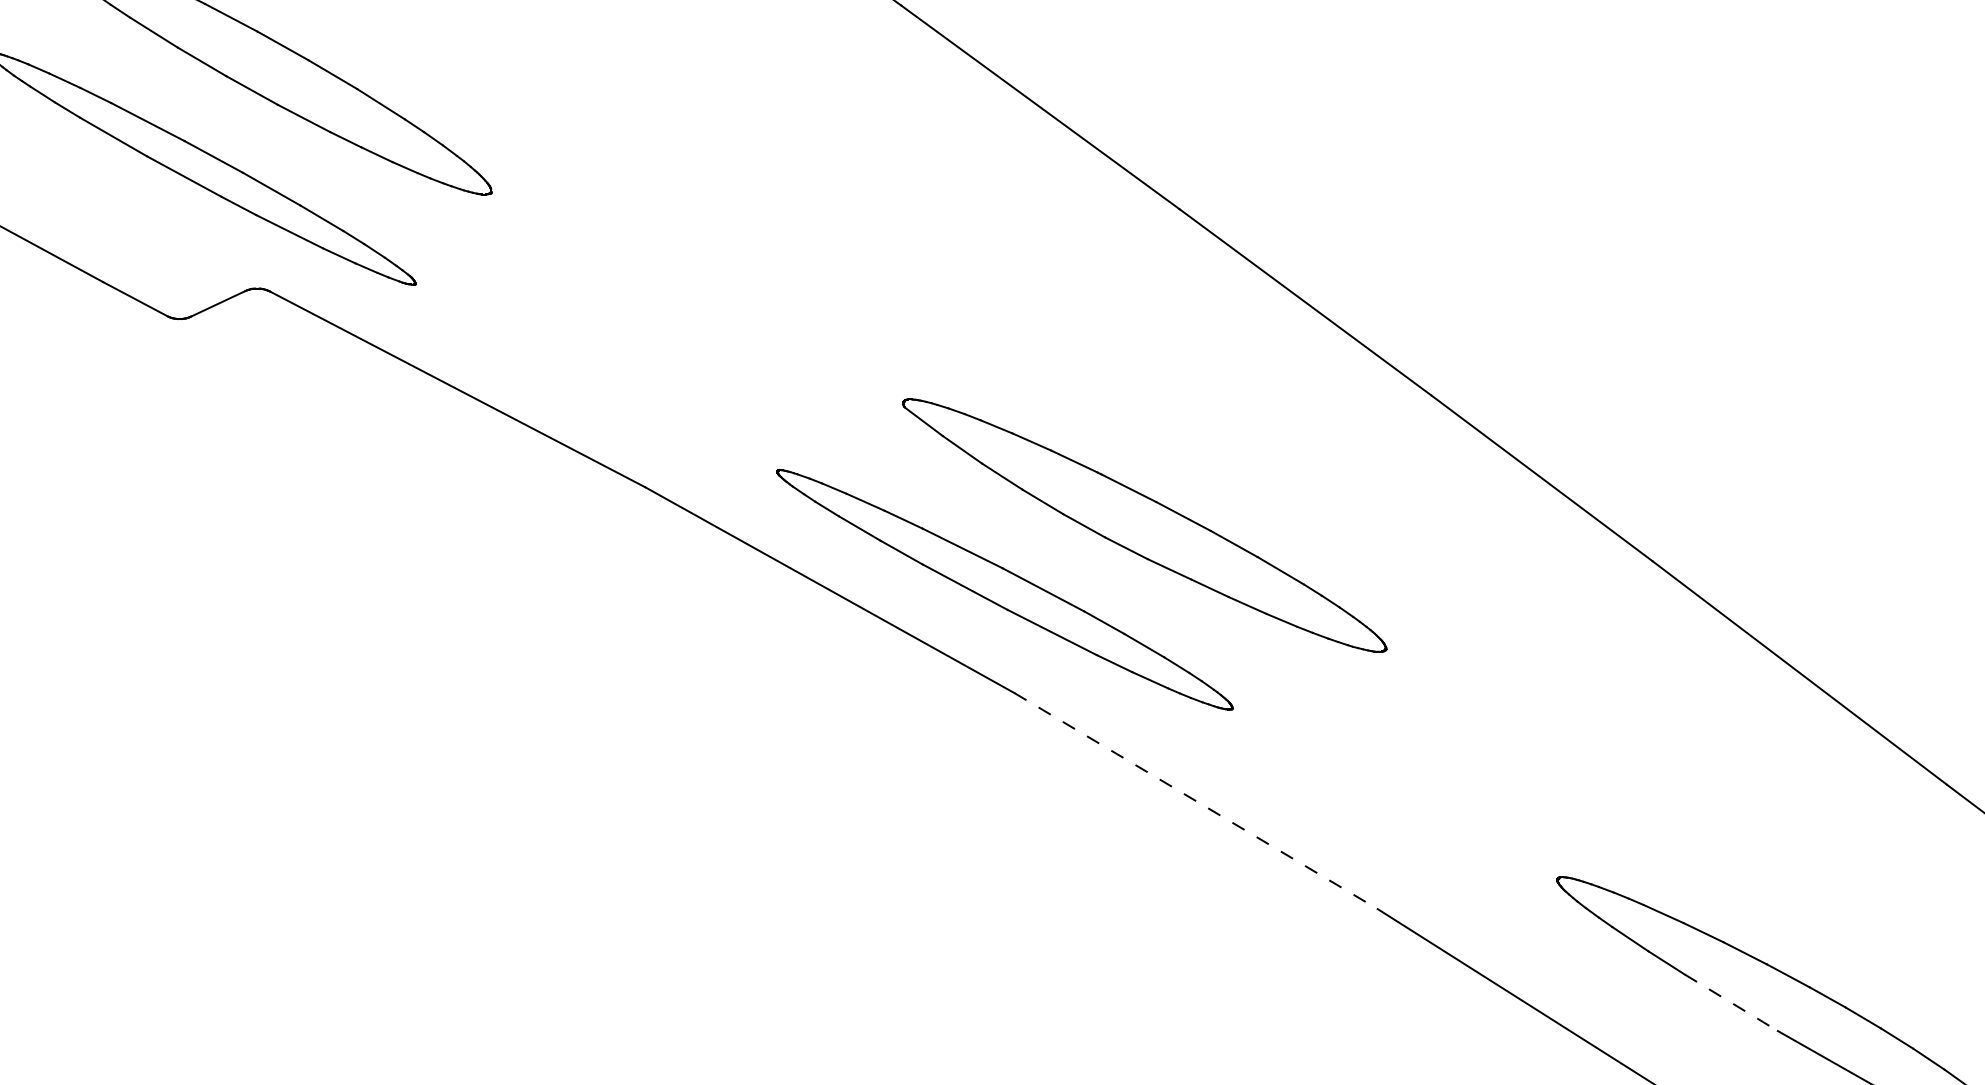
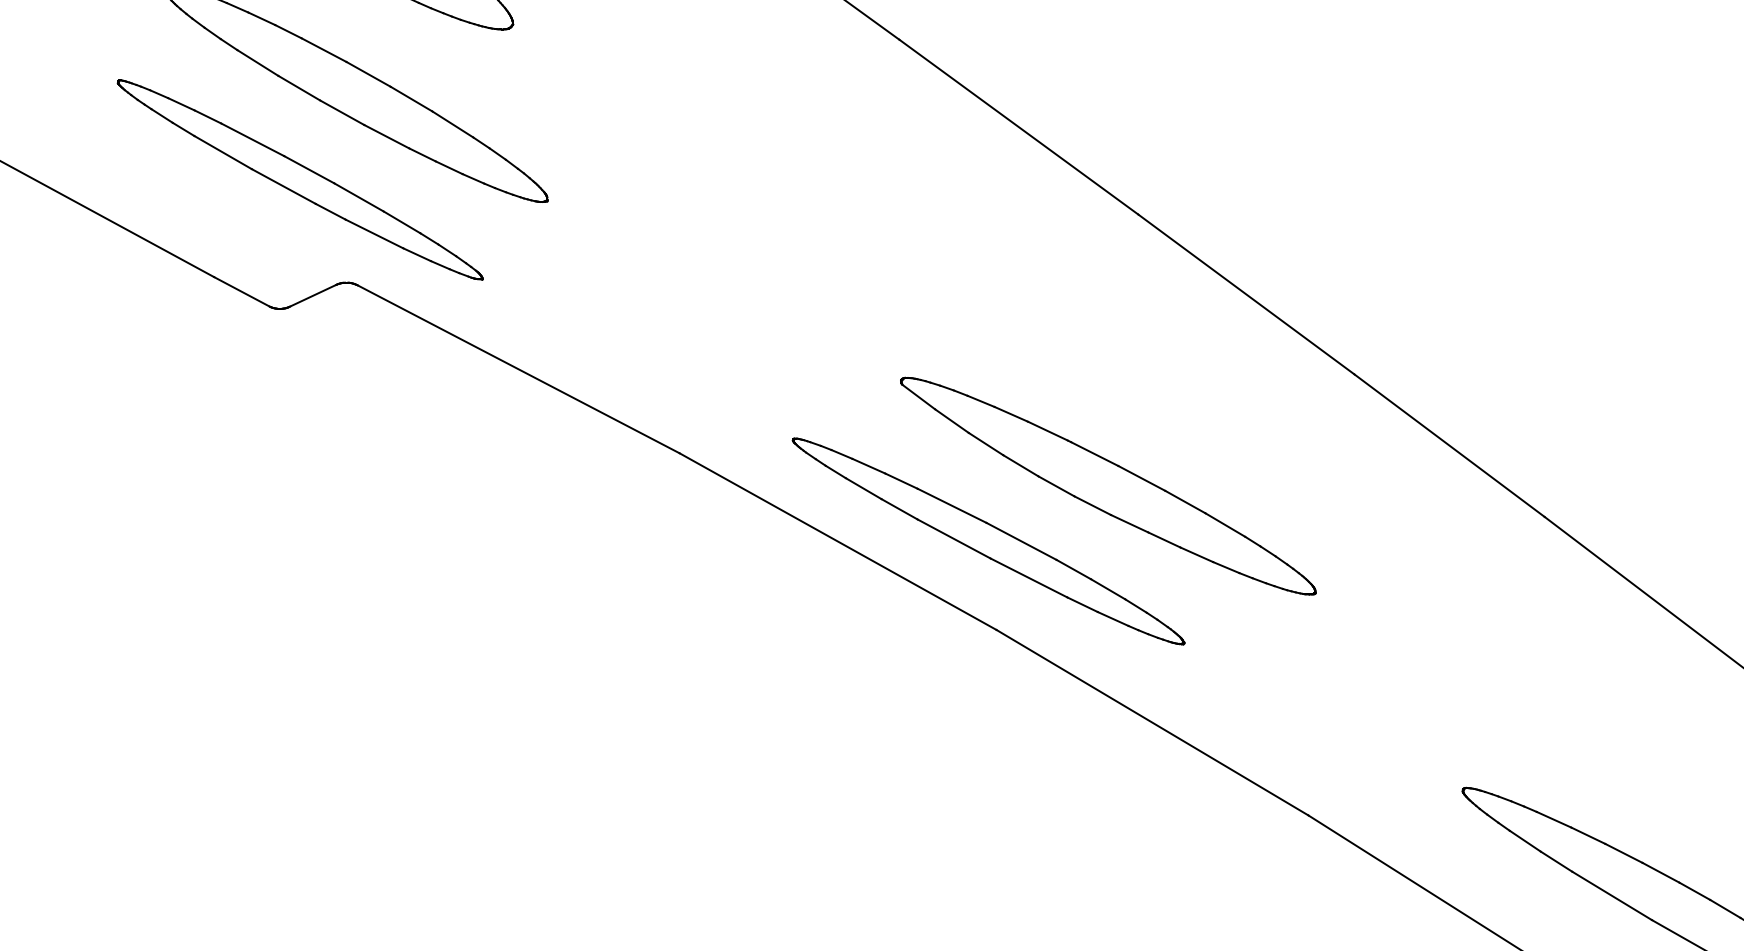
line: (1196, 800) -> (1152, 722), dashed -> solid
line: (1731, 1002) -> (1612, 895), dashed -> solid

